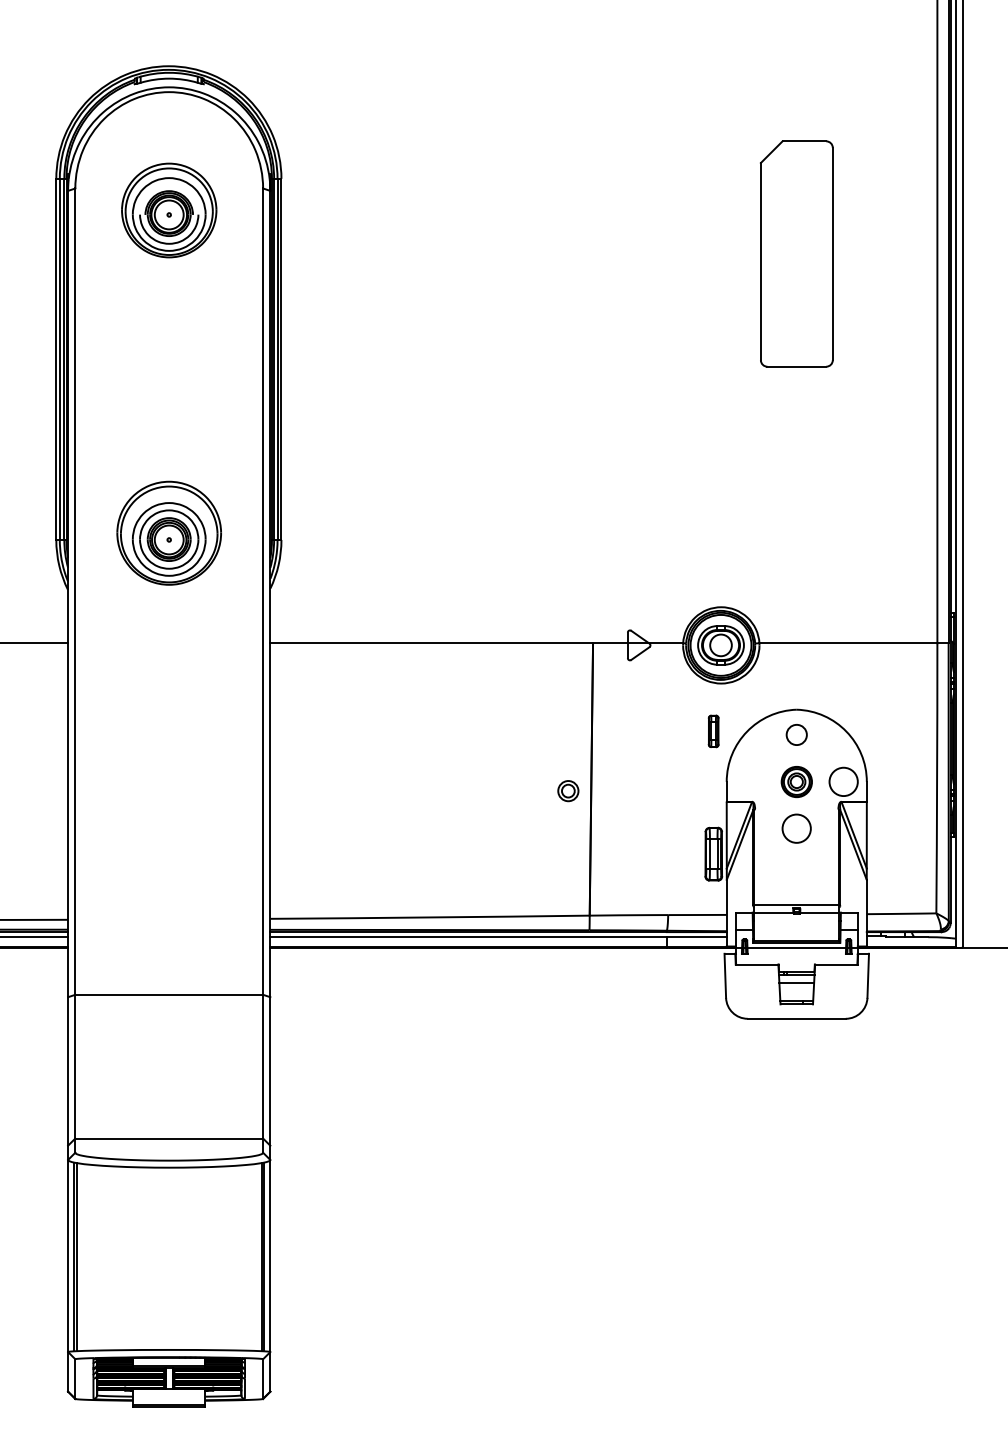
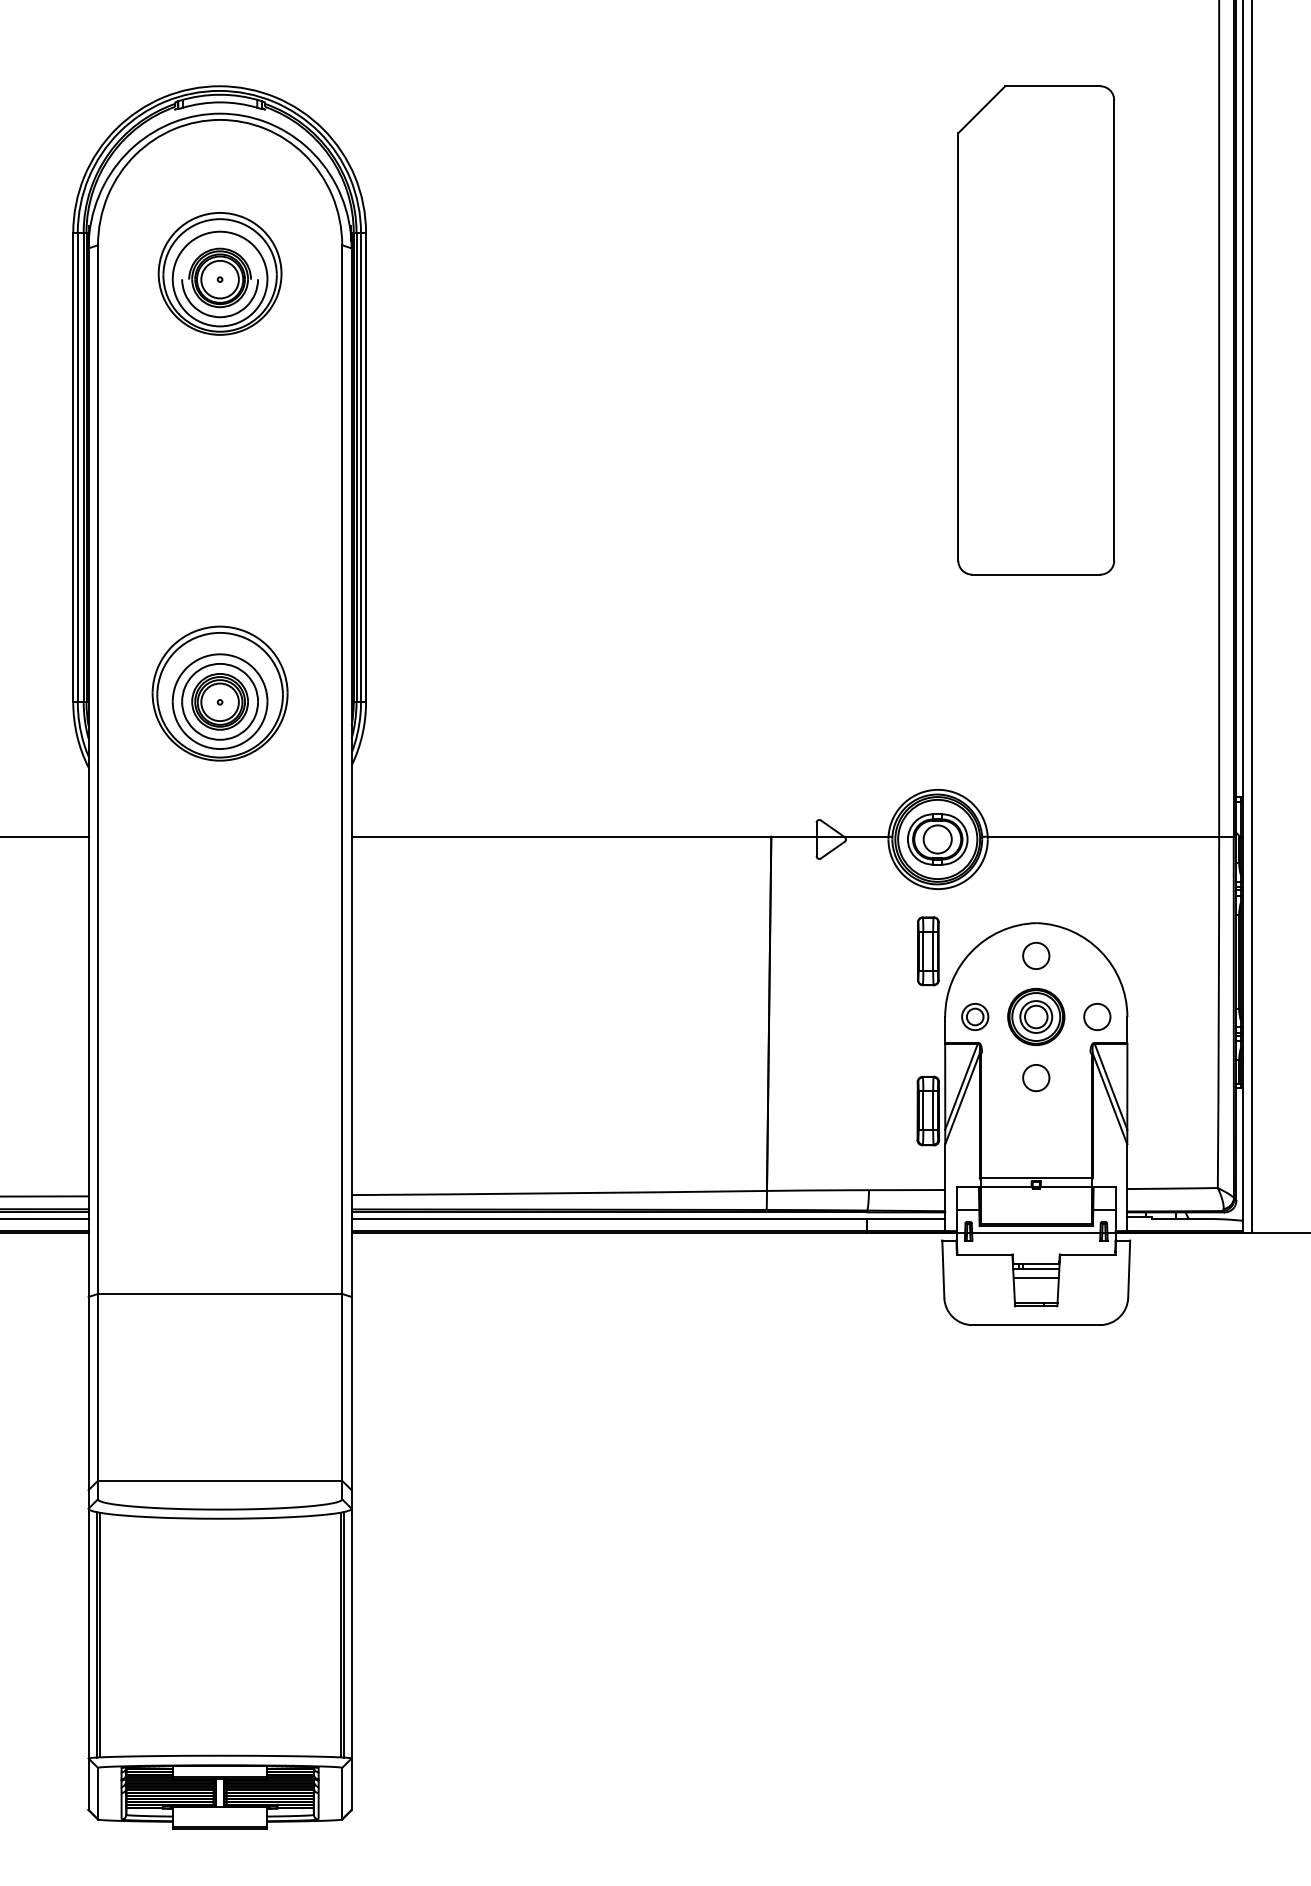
part: (796, 254) -> (1036, 330), size x1.67
part: (713, 731) -> (927, 951), size x1.67
circle: (843, 781) -> (1097, 1016), size x0.71
part: (796, 782) -> (1036, 1017), size x1.43
part: (568, 790) -> (975, 1016), moved
circle: (796, 829) -> (1036, 1078), size x0.71

